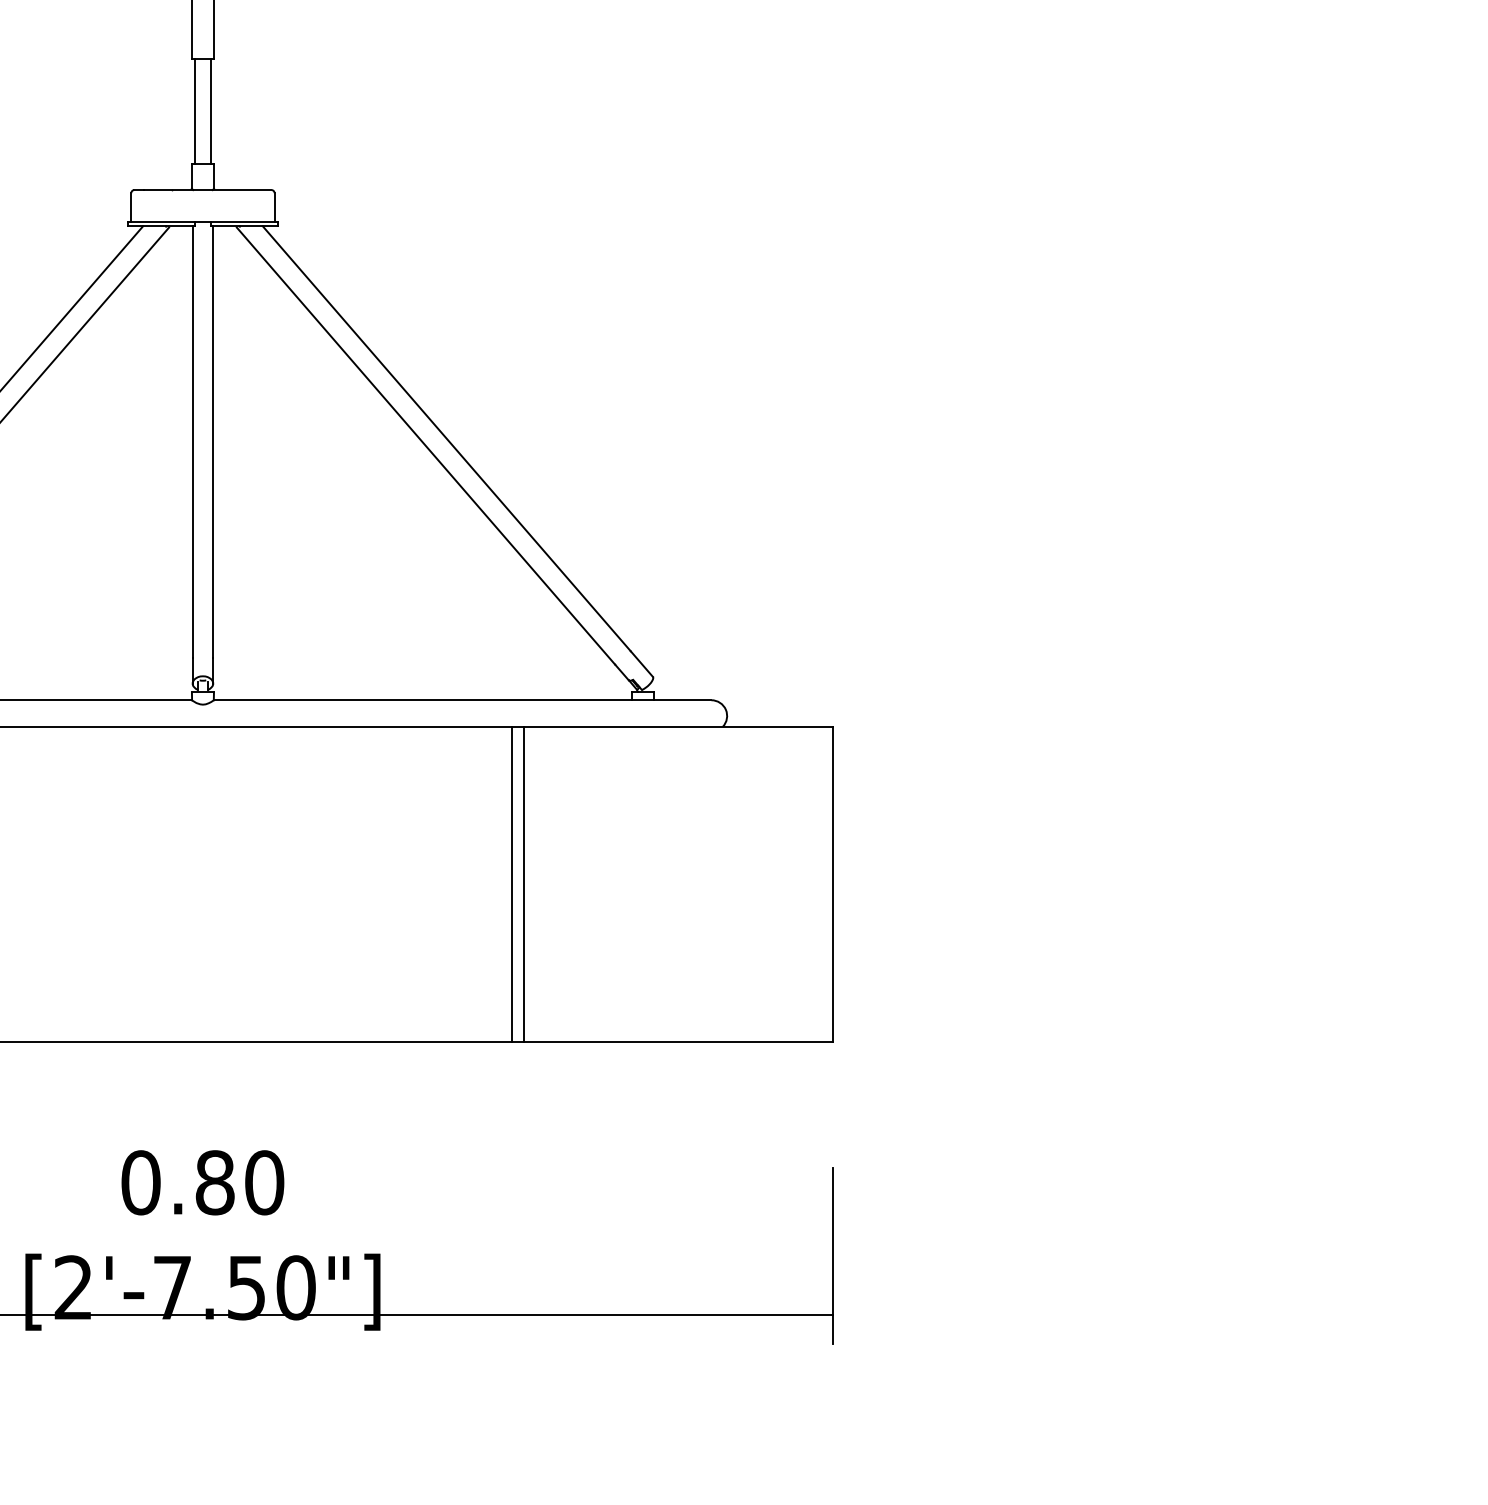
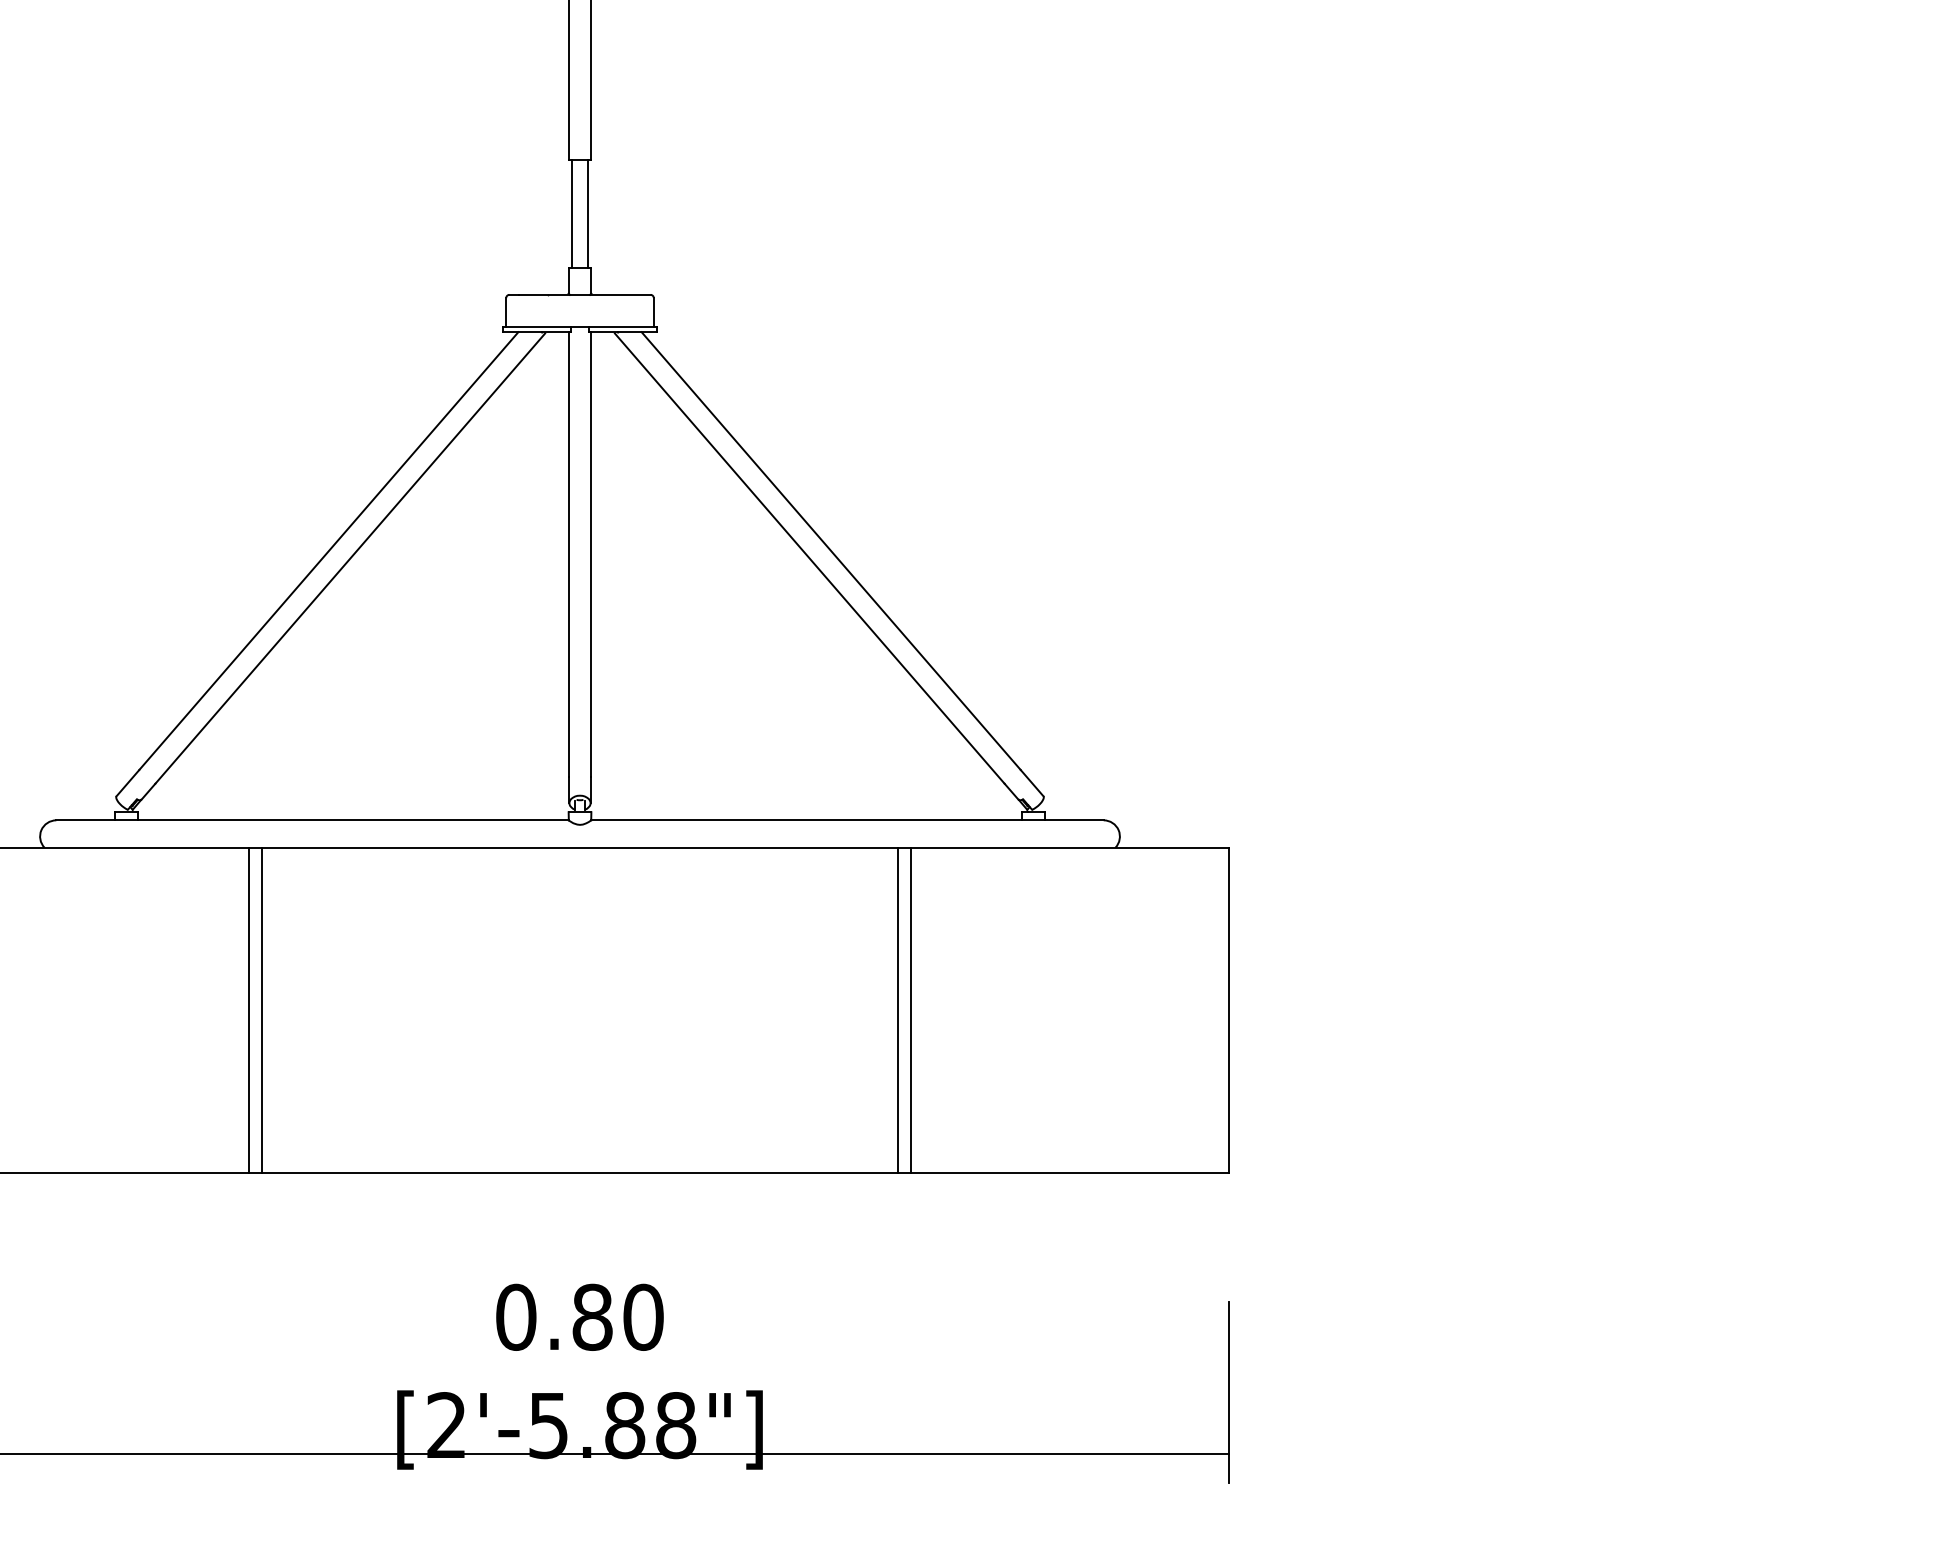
text: (234, 1287) -> (612, 1425), [2'-7.50"] -> [2'-5.88"]

